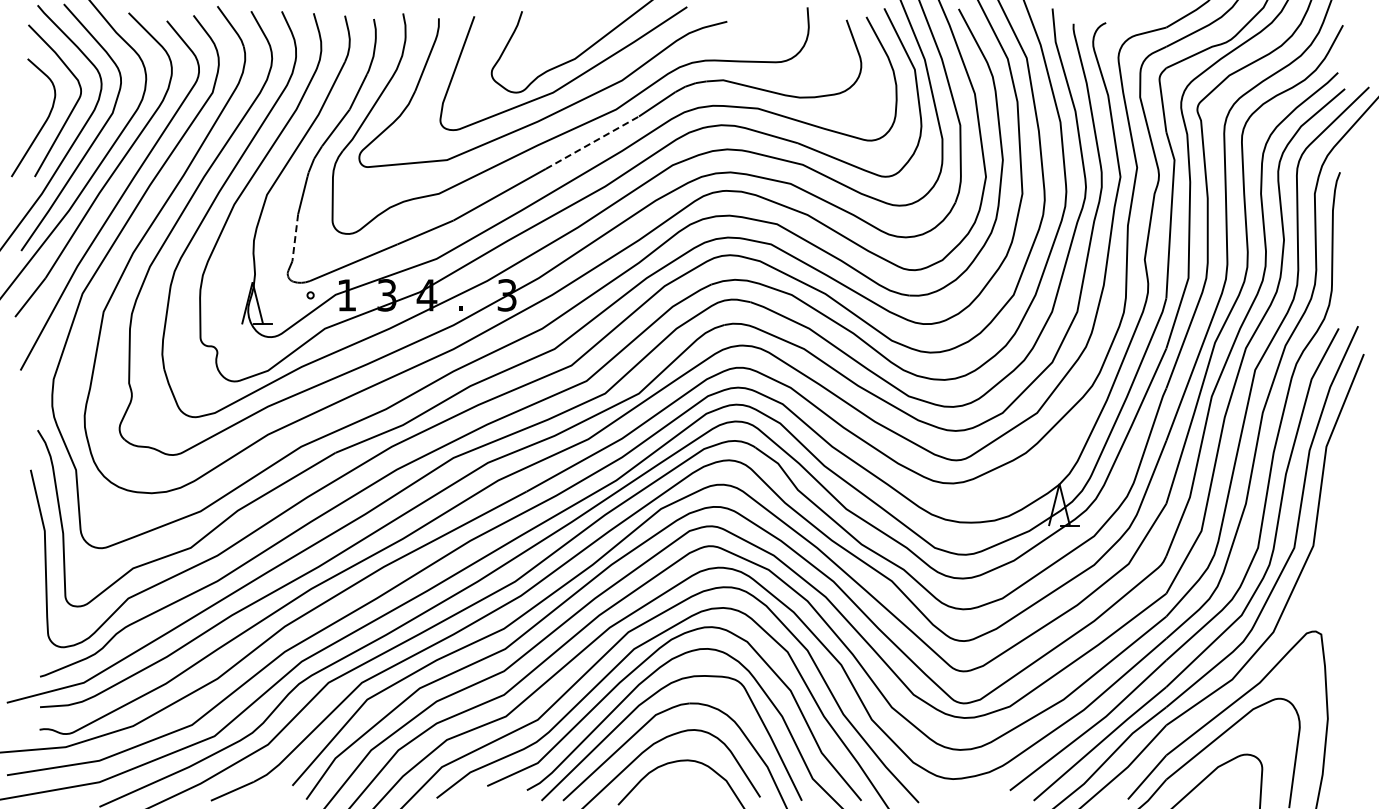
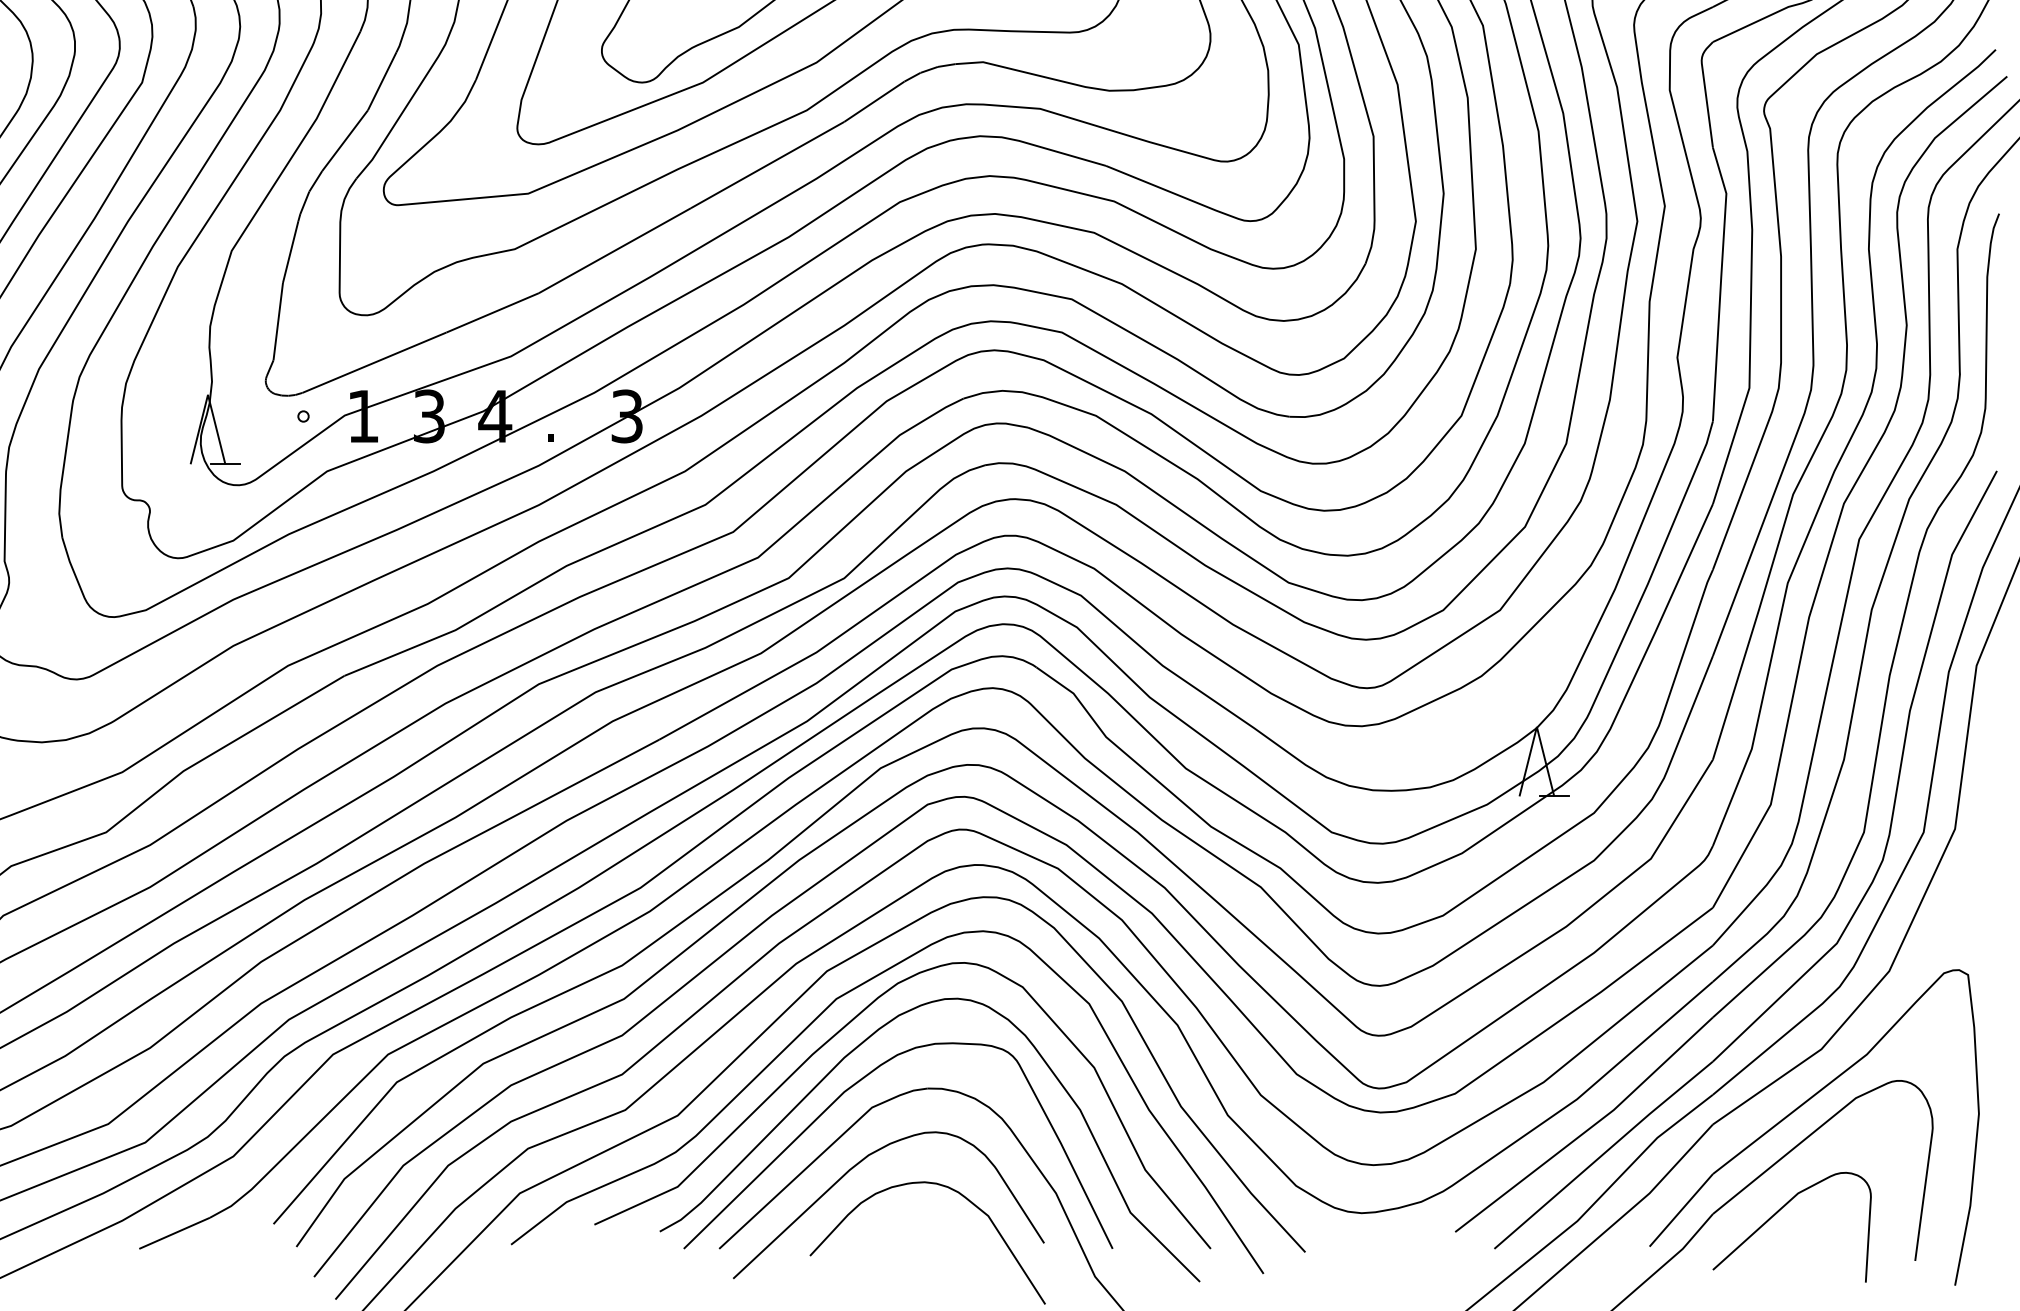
line: (592, 142) -> (767, 164), dashed -> solid
line: (295, 237) -> (278, 321), dashed -> solid

